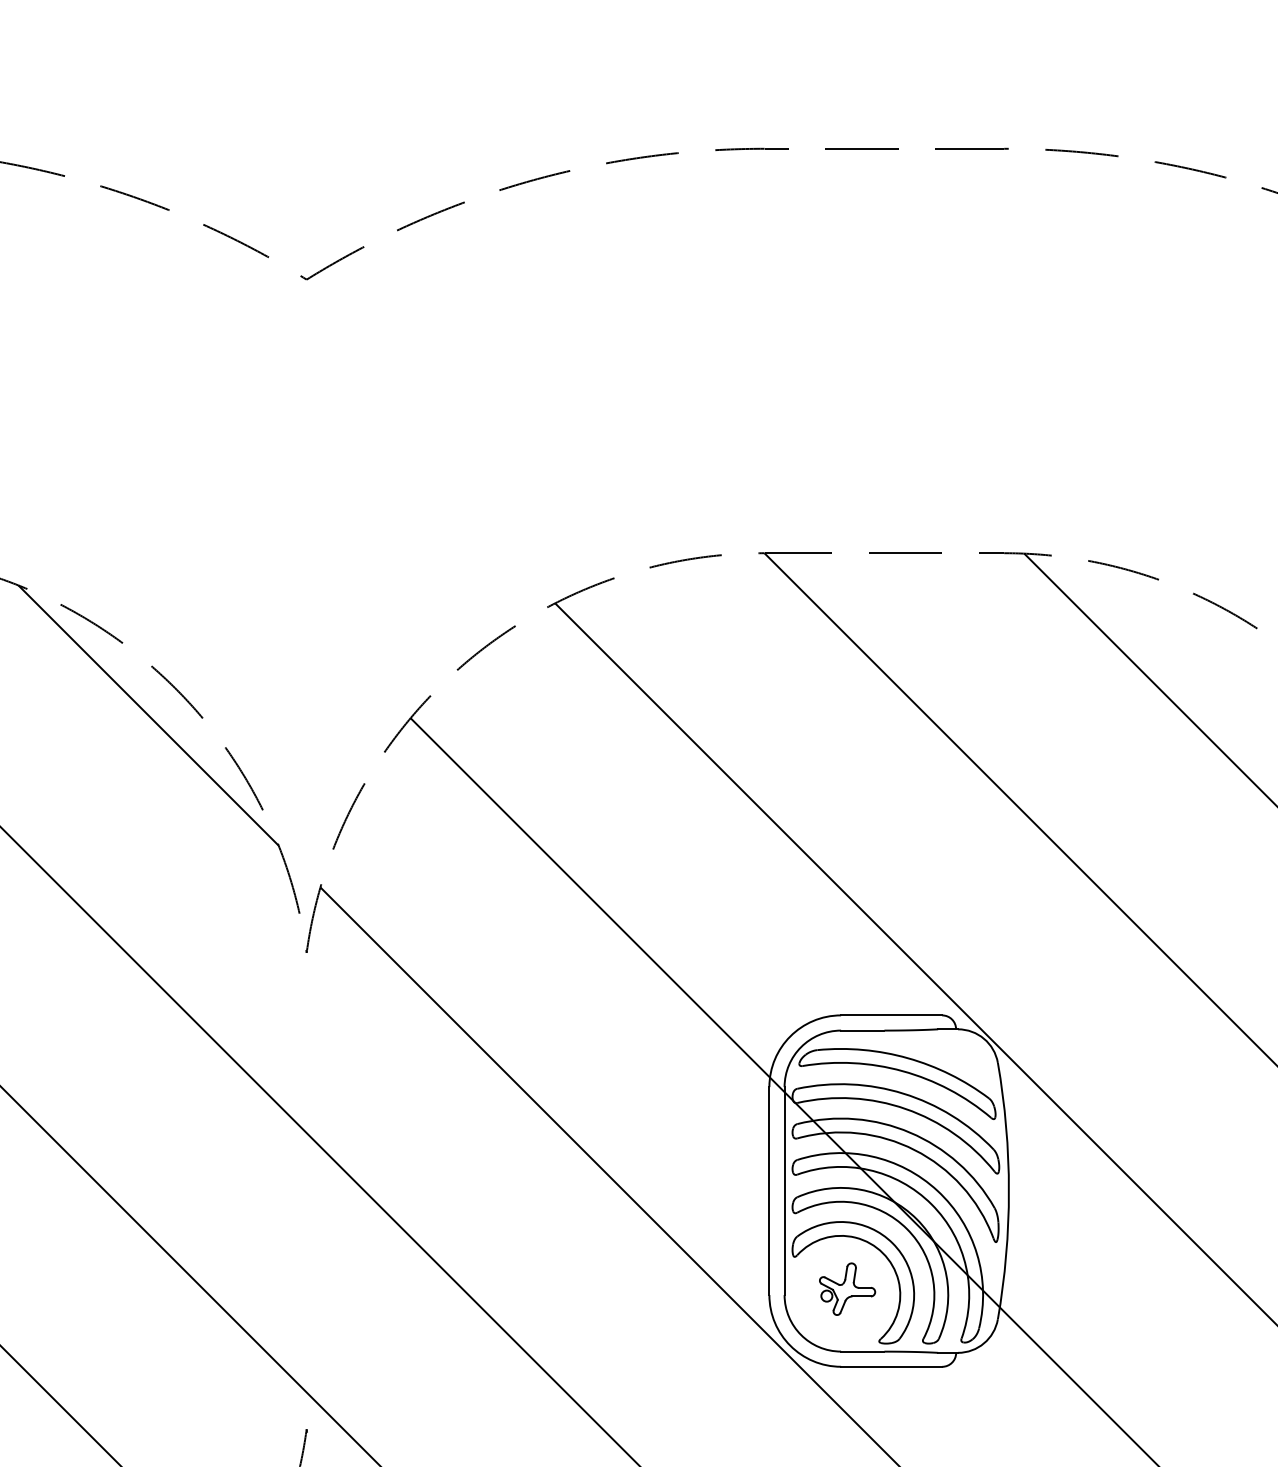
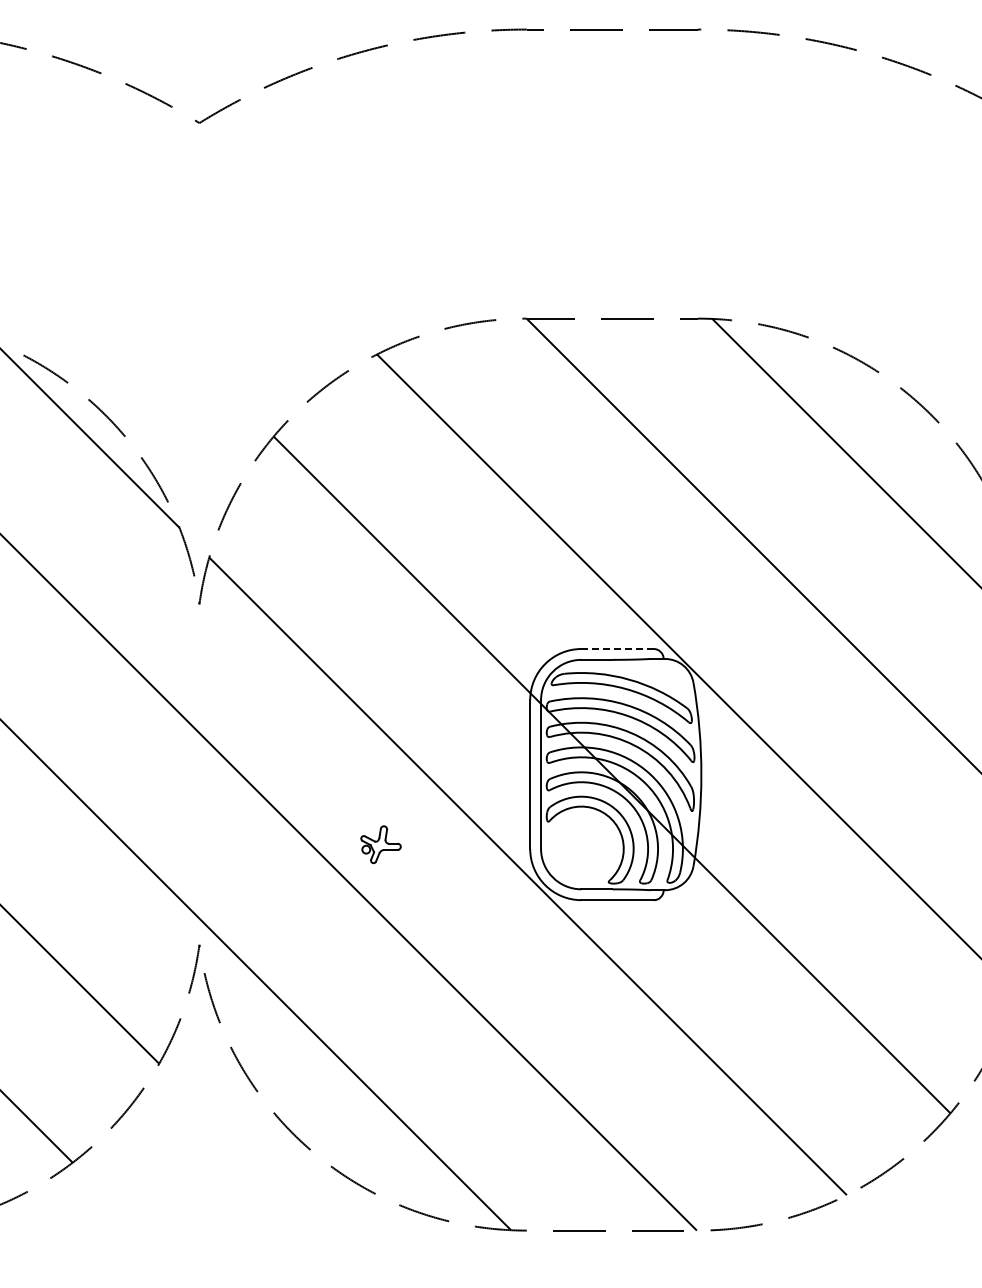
line: (891, 1016) -> (617, 649), solid -> dashed
part: (846, 1288) -> (380, 844), moved

